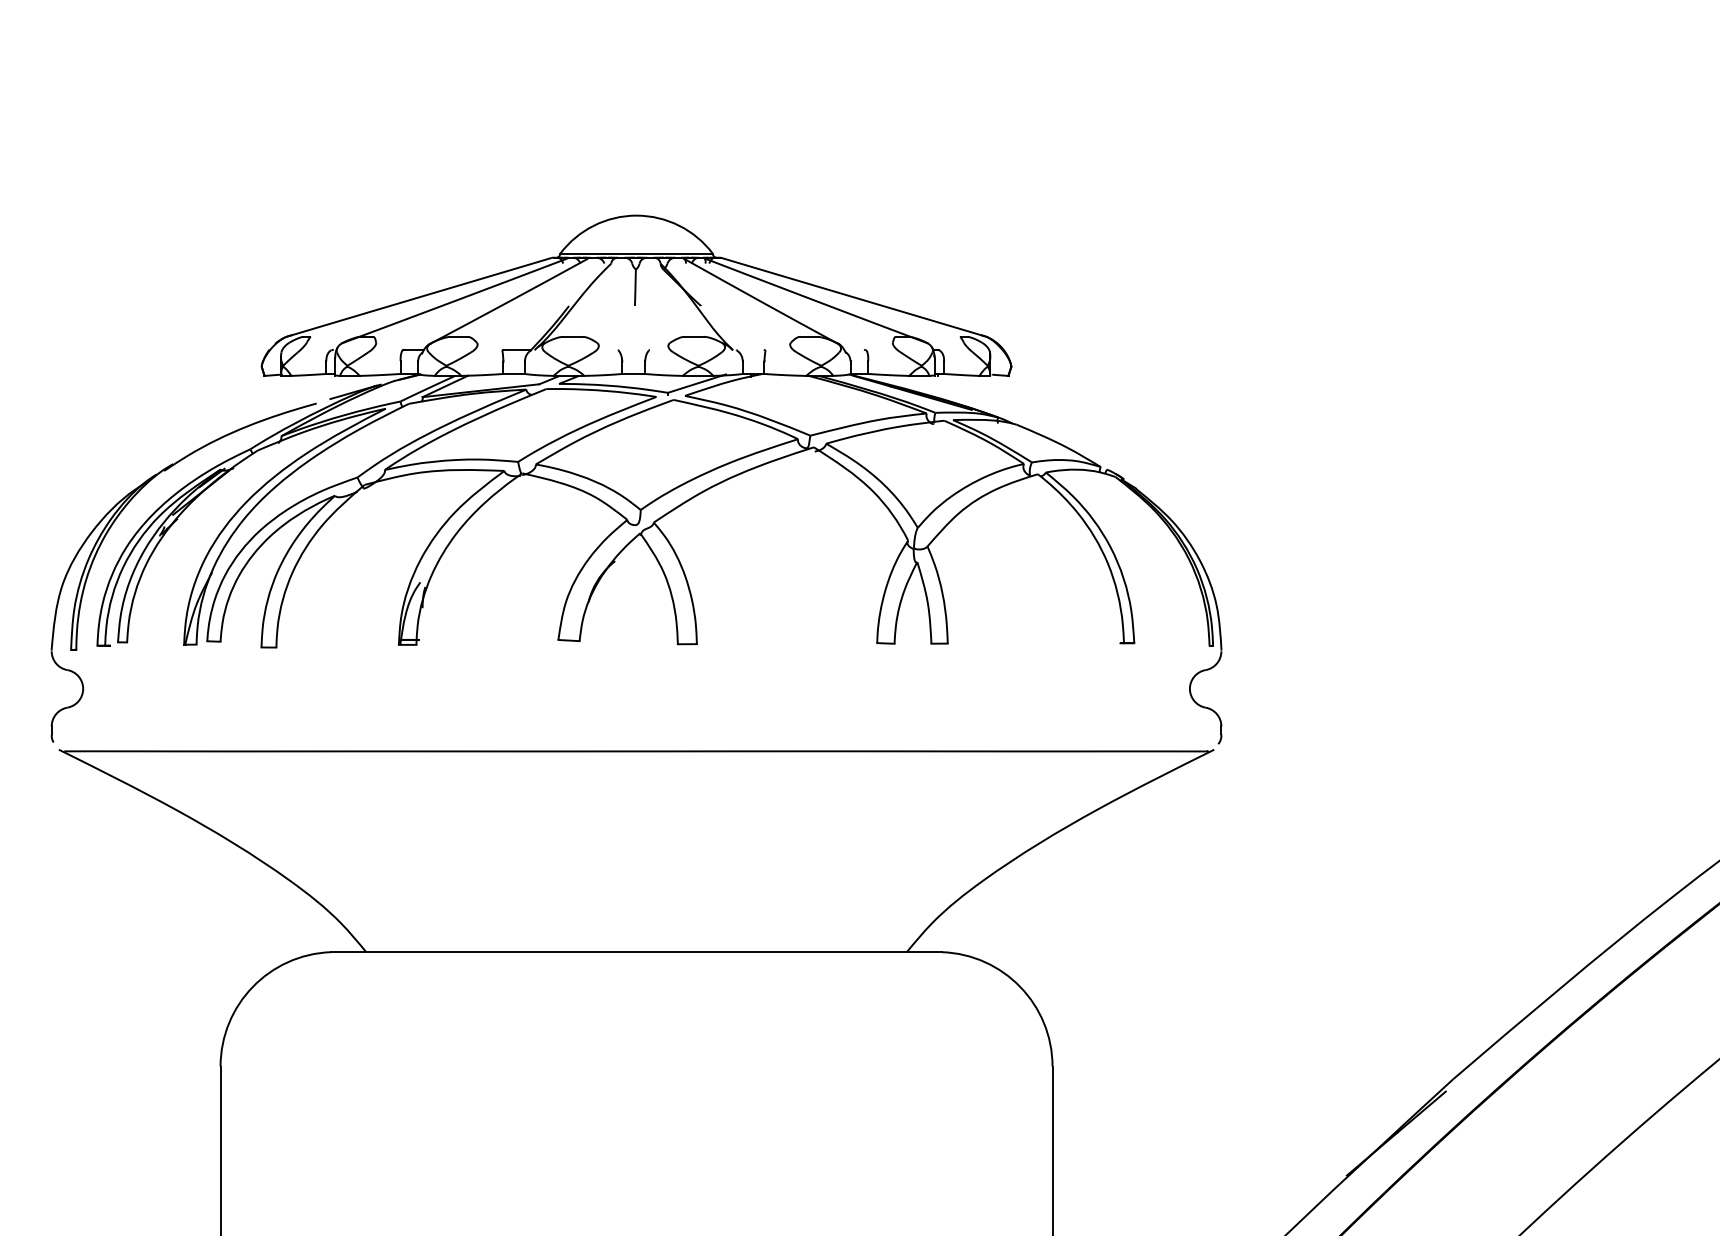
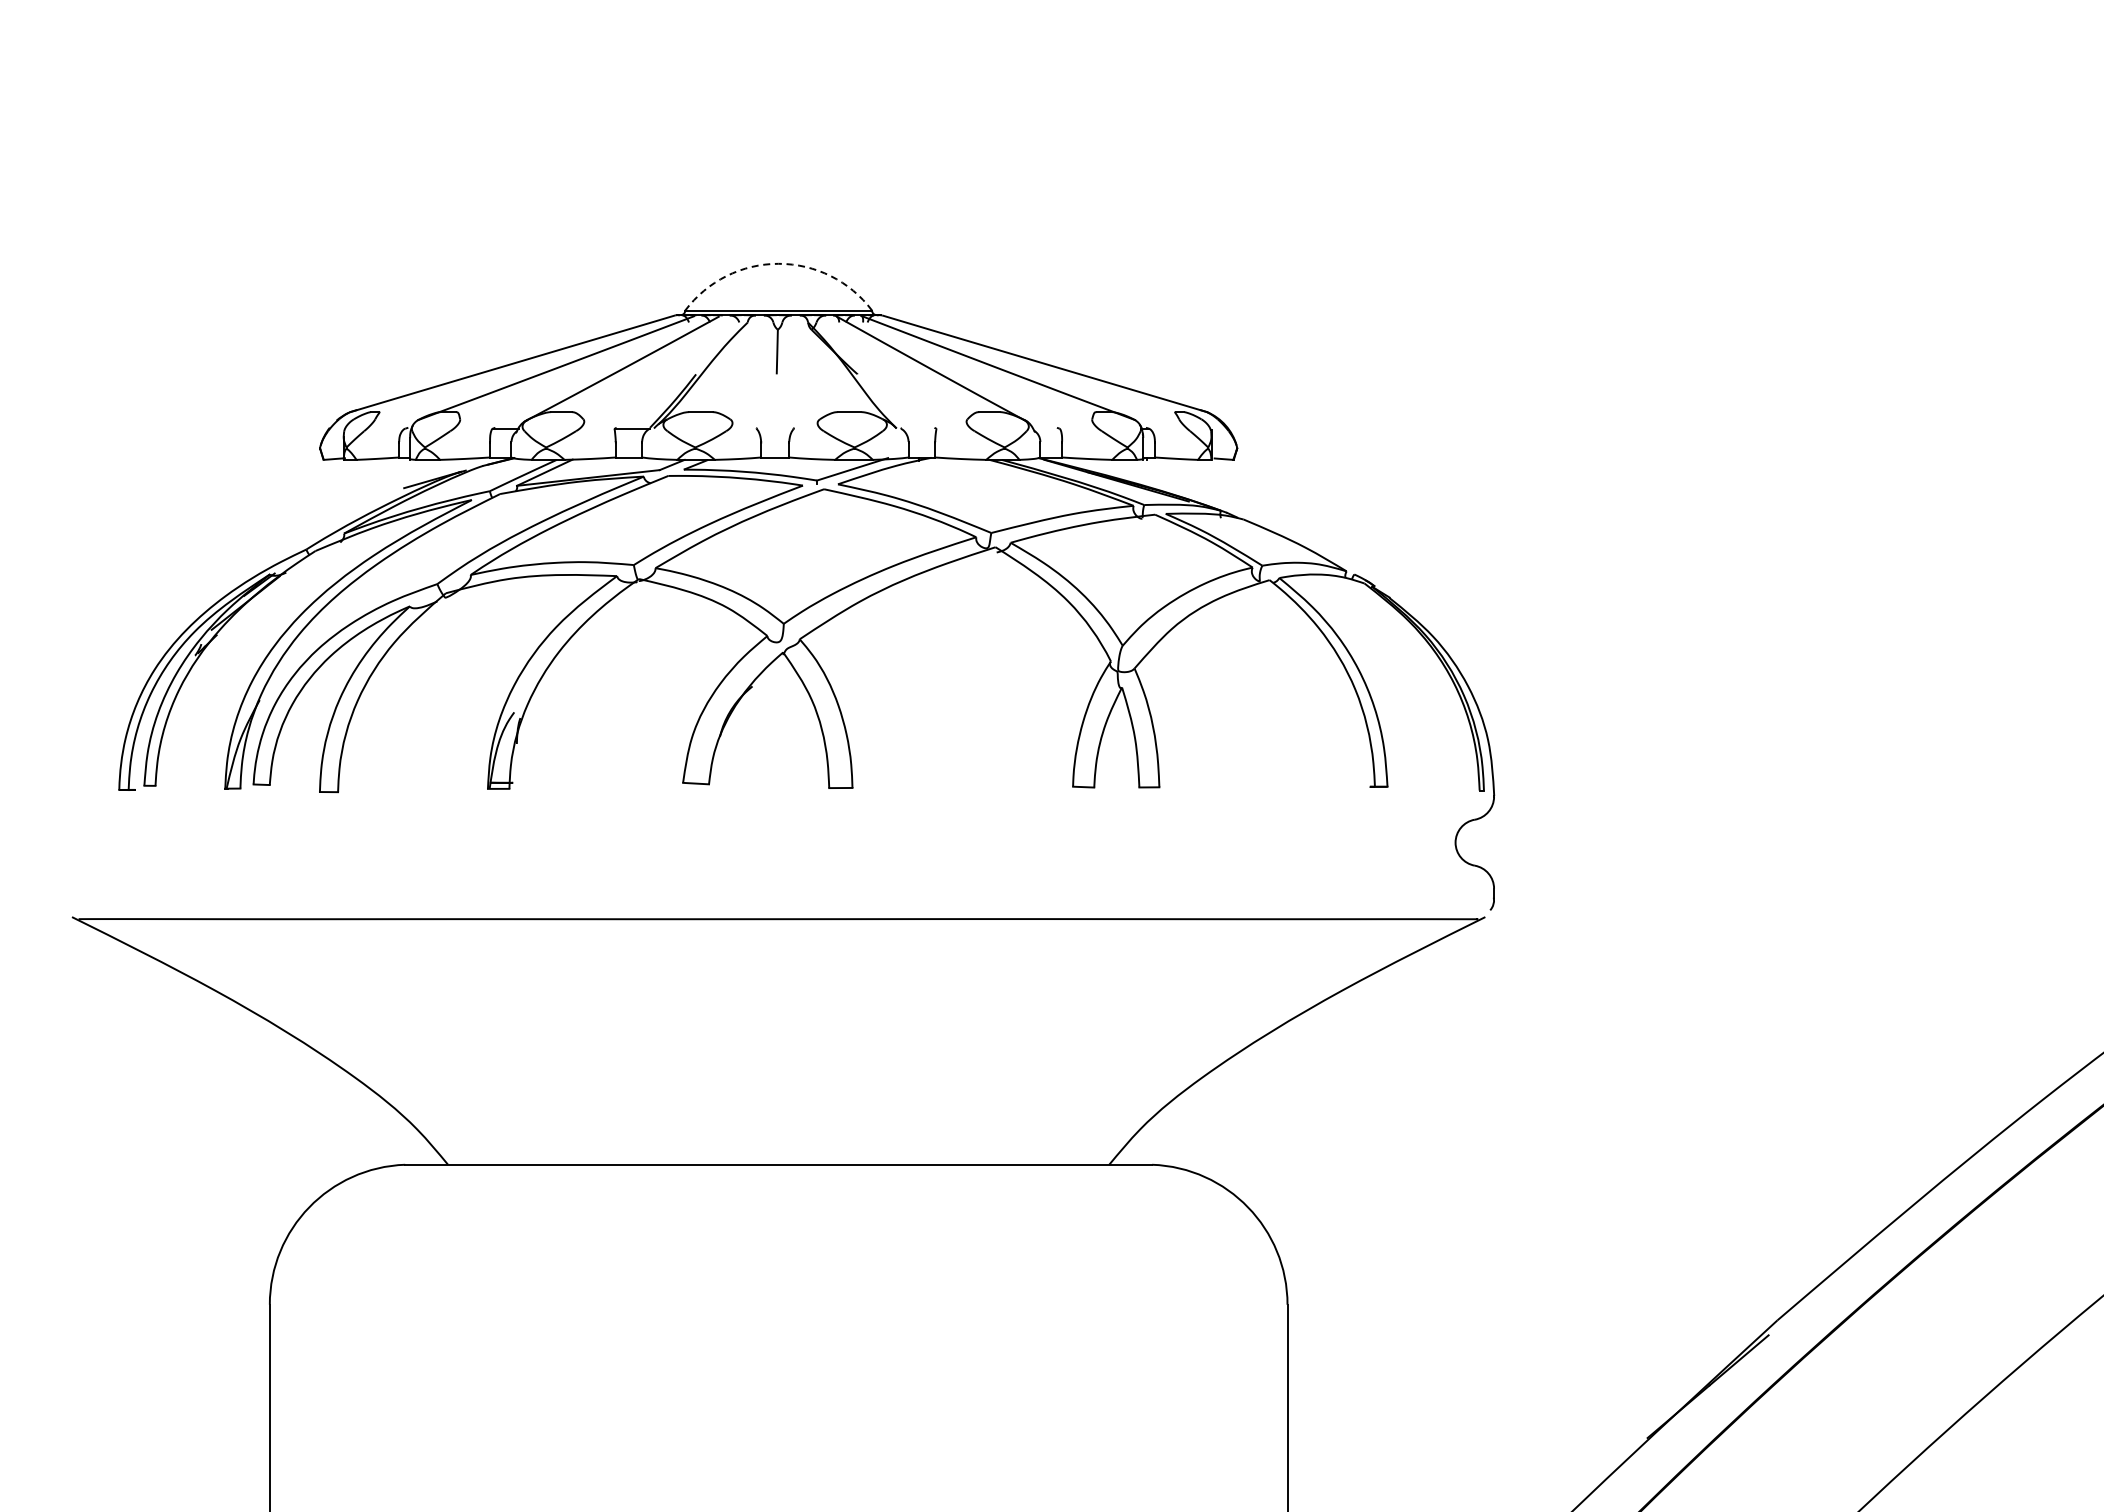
arc: (636, 215) -> (778, 263), solid -> dashed
part: (112, 526) -> (137, 643), removed

